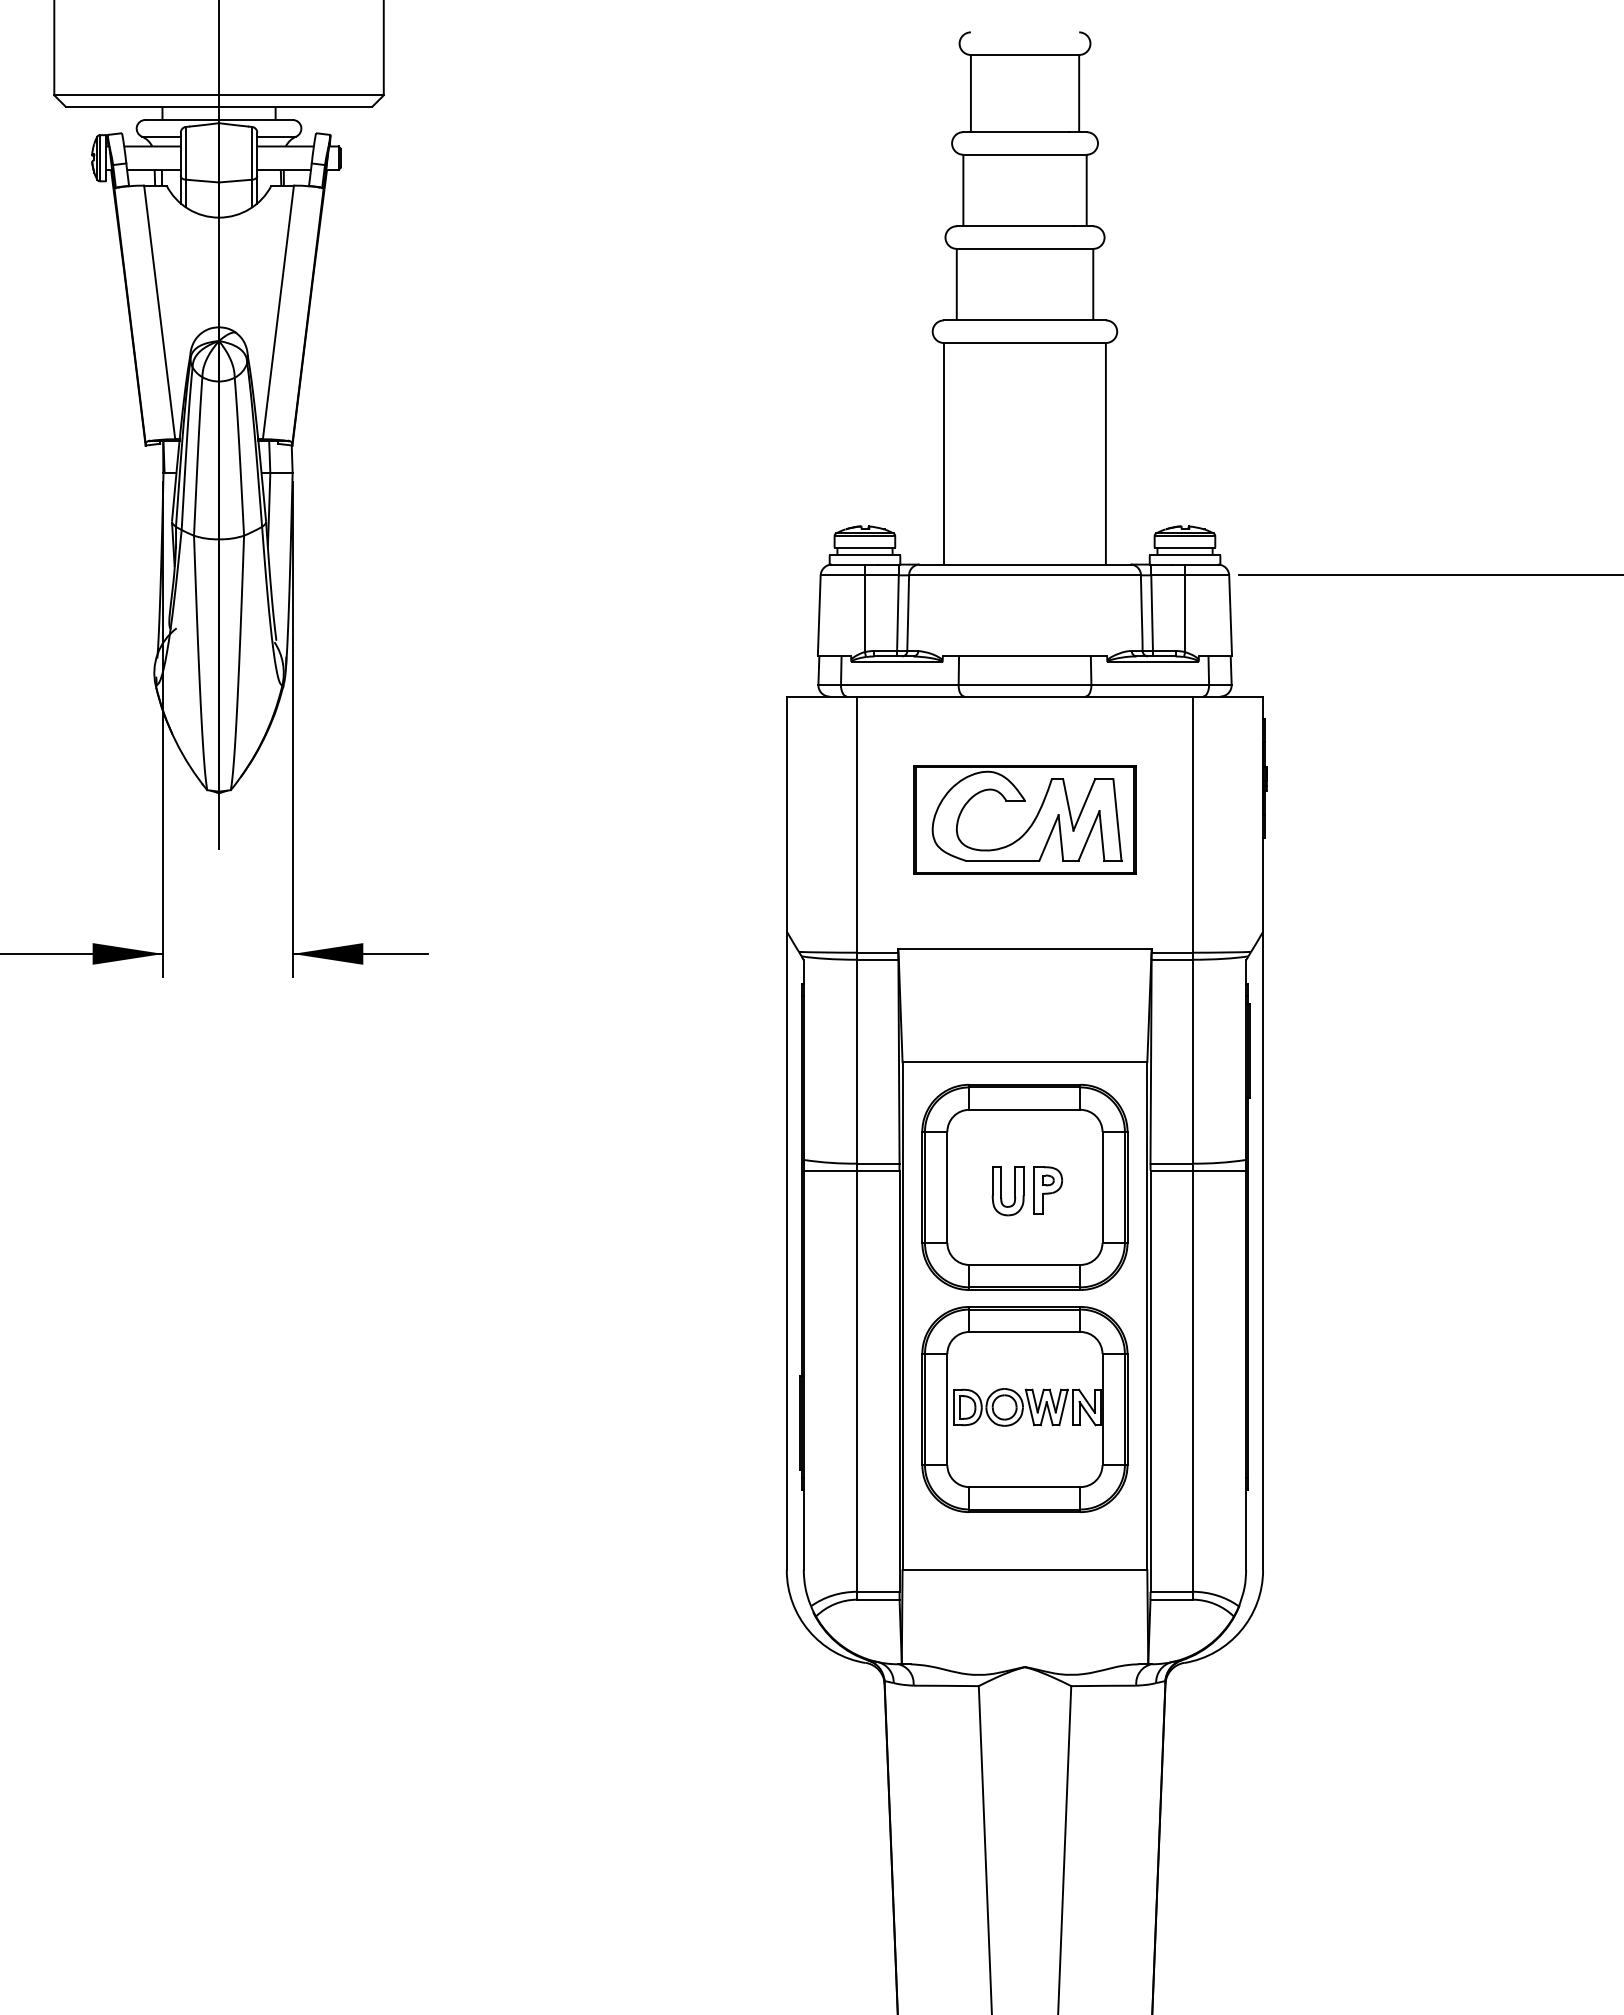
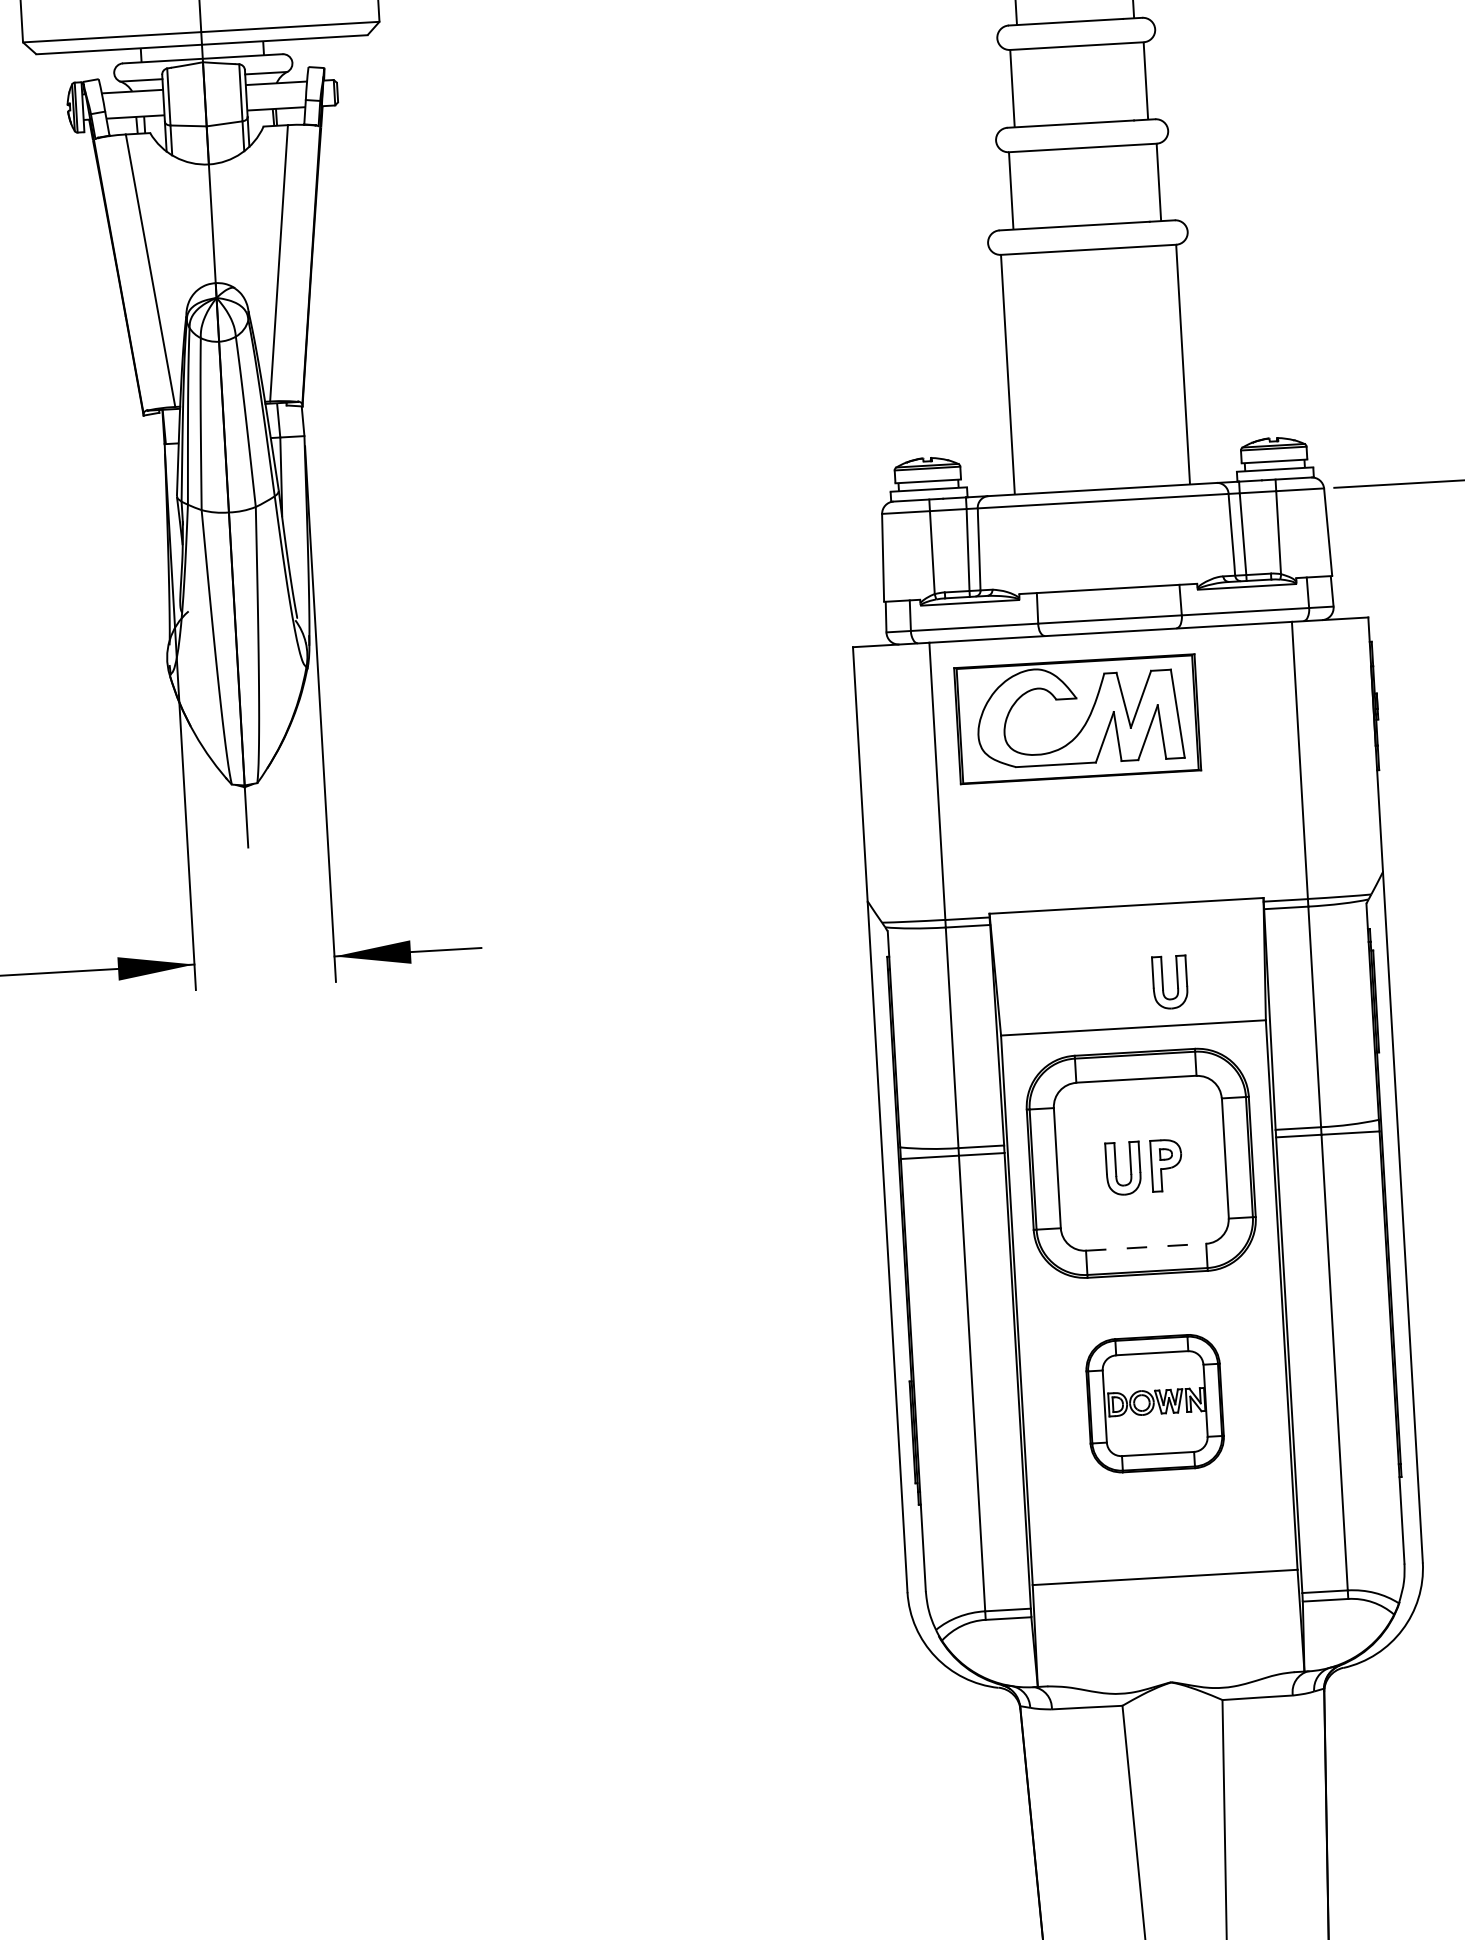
part: (1024, 819) -> (1077, 718), moved
part: (1060, 1022) -> (1169, 982), added
line: (1024, 1264) -> (1145, 1246), solid -> dashed
part: (1024, 1409) -> (1154, 1403), size x0.6

